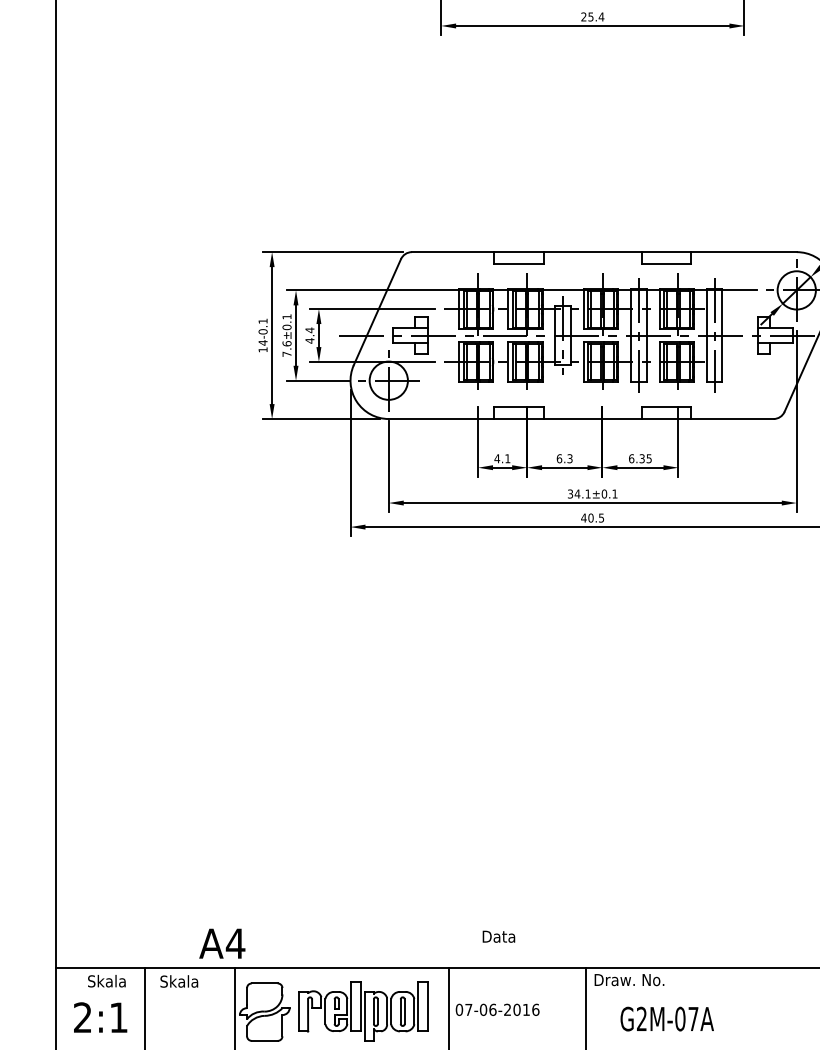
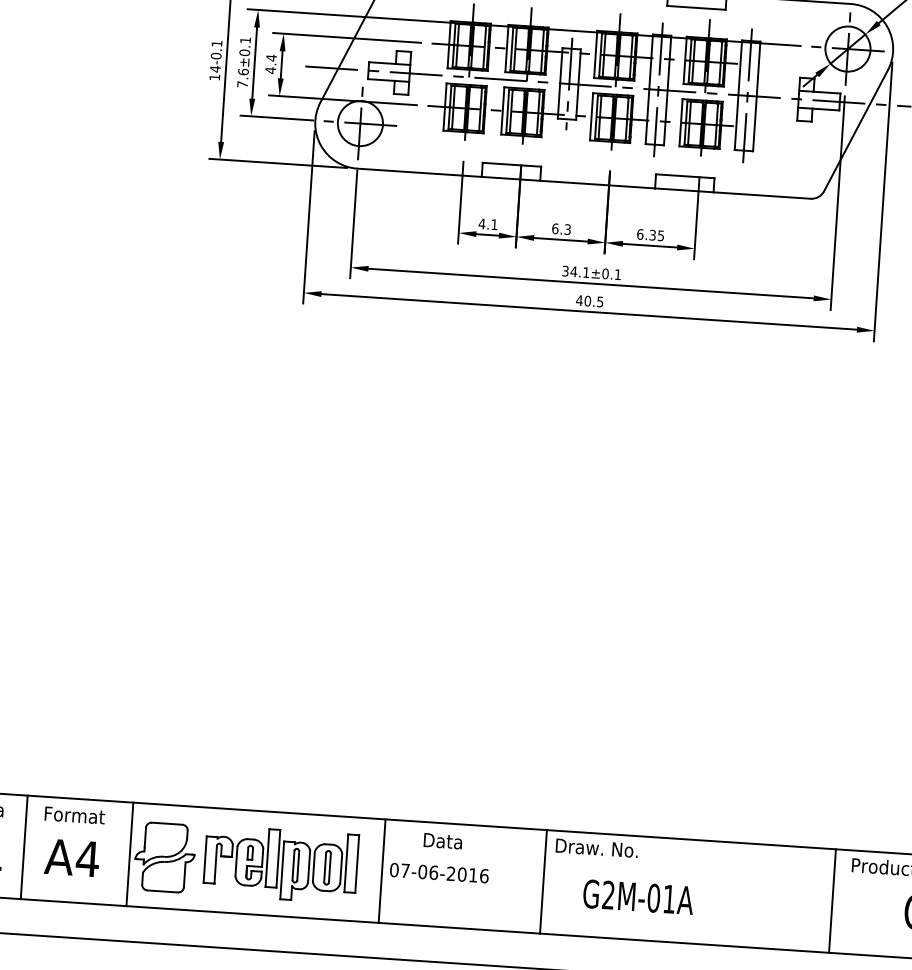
text: (498, 936) -> (442, 840), moved
text: (222, 943) -> (72, 857), moved
text: (185, 981) -> (73, 815), Skala -> Format
text: (693, 1018) -> (669, 898), G2M-07A -> G2M-01A

